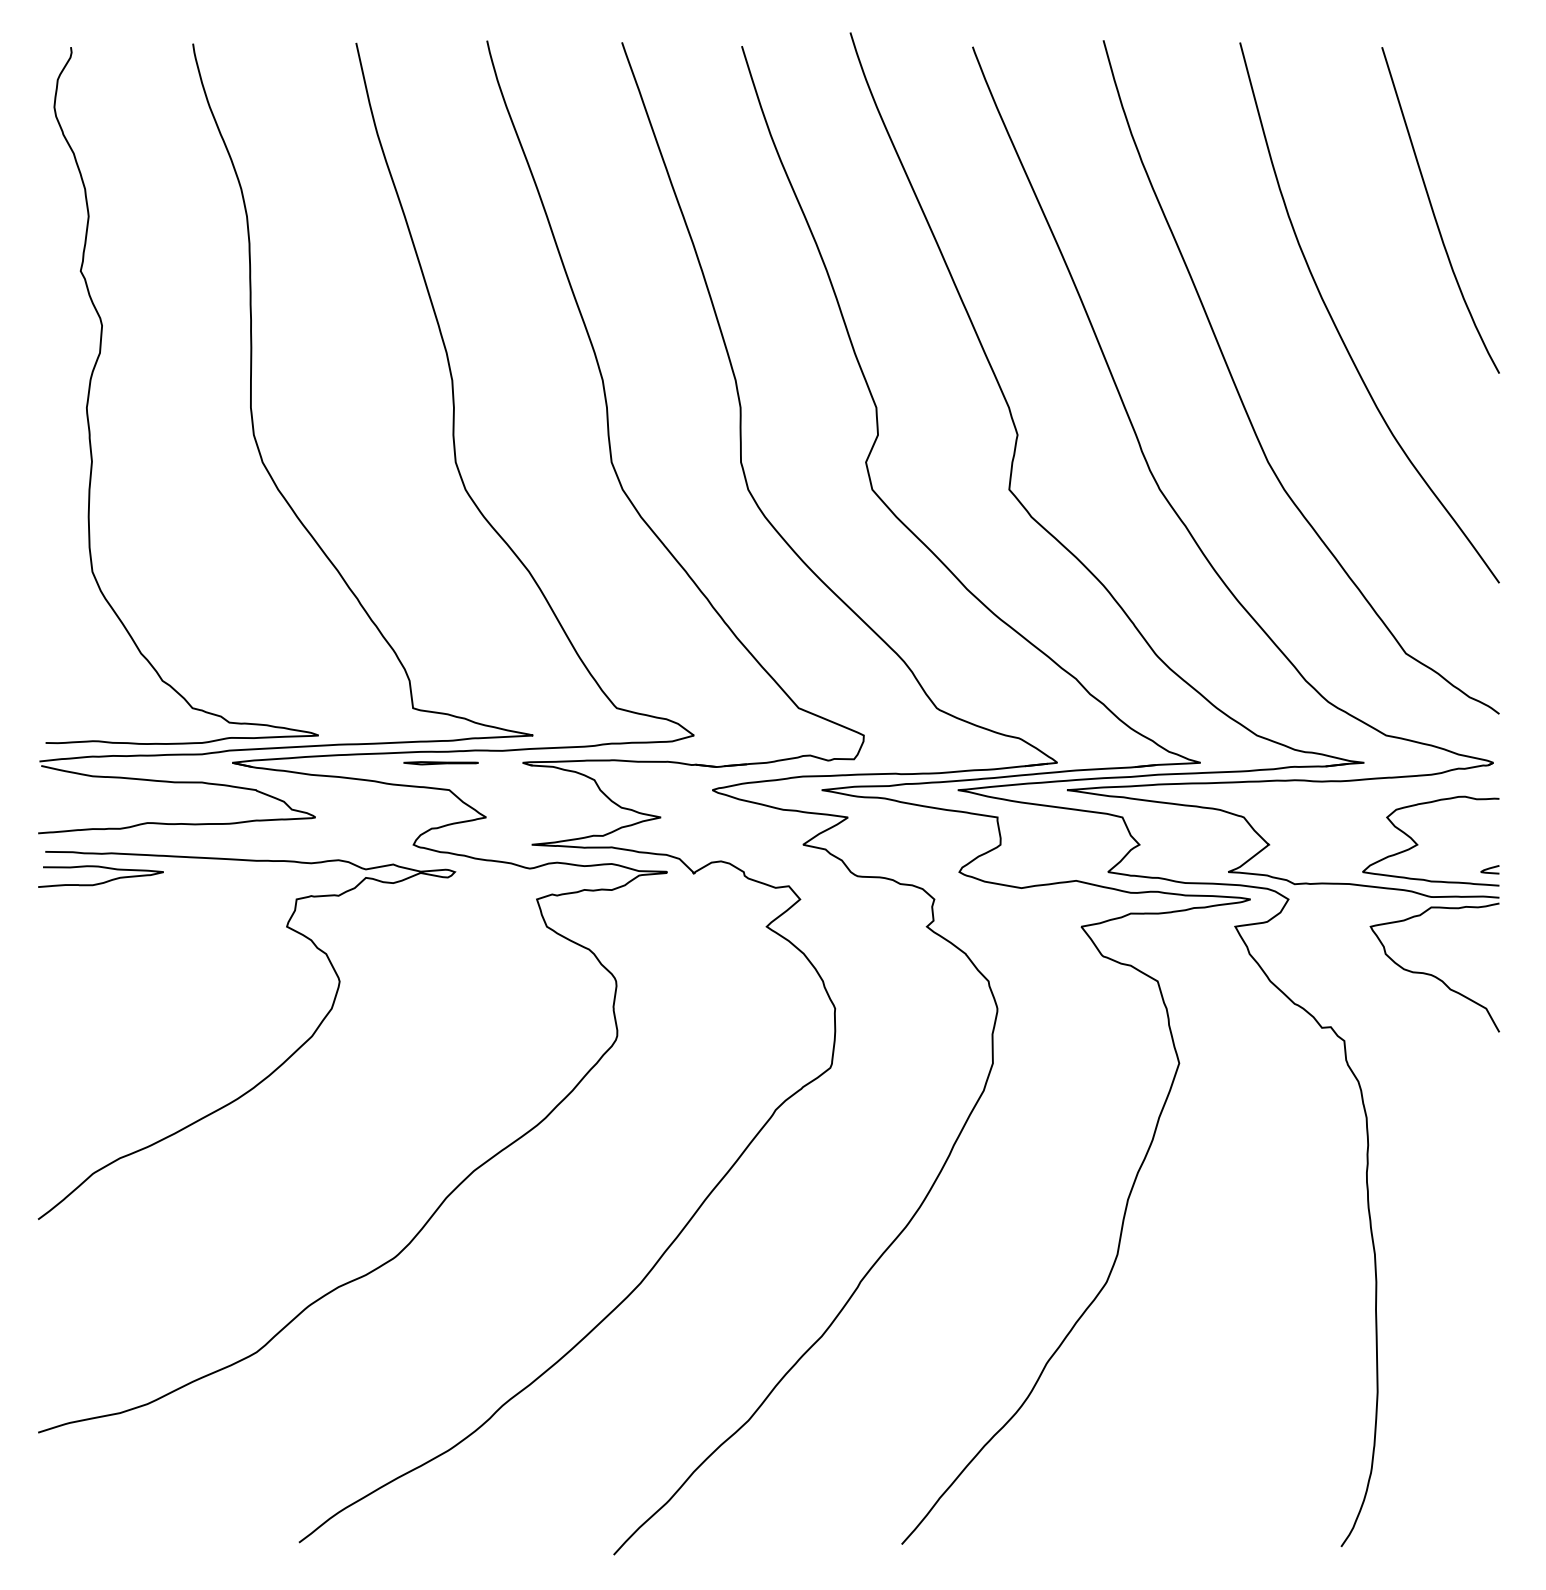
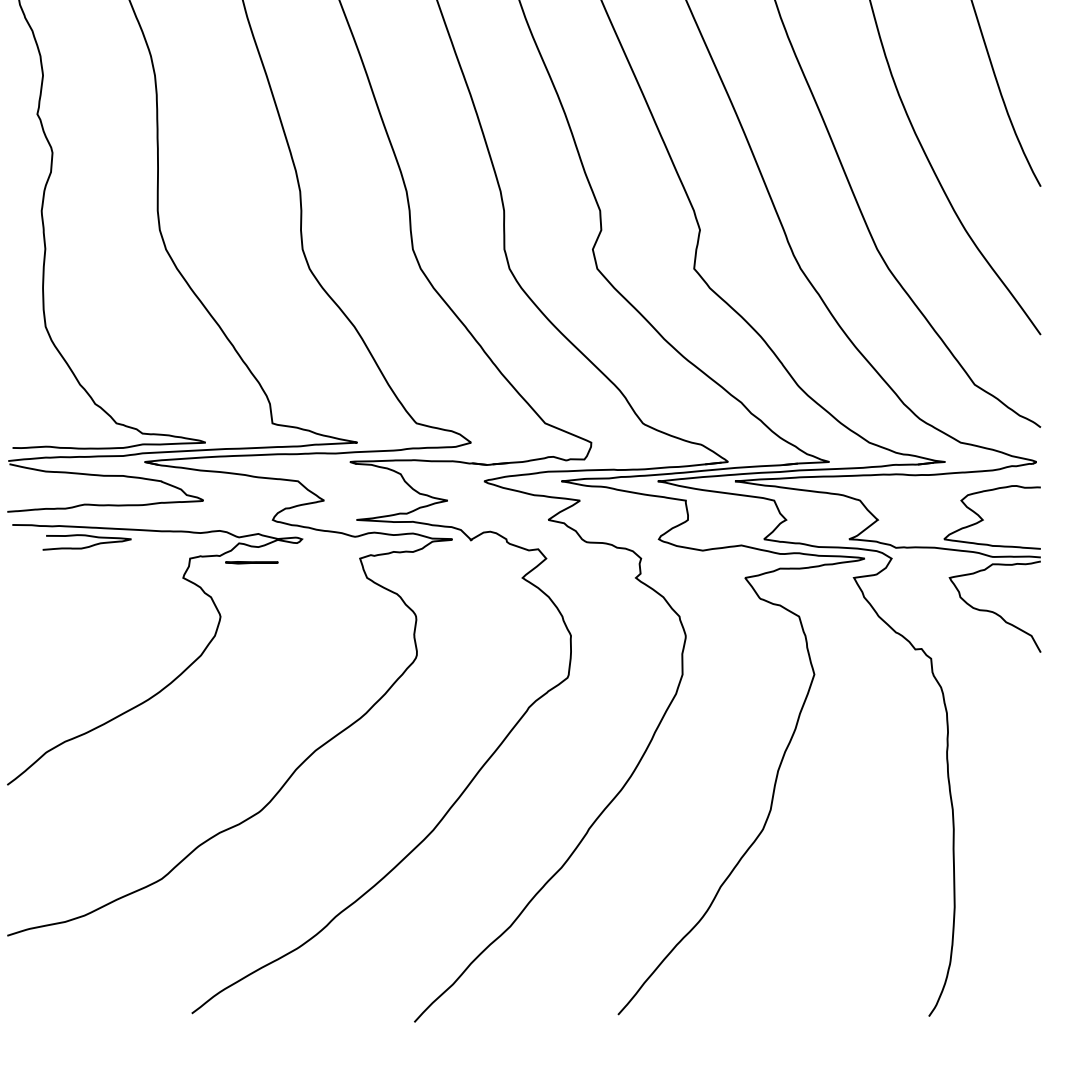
line: (440, 763) -> (251, 562), moved
curve: (1489, 869) -> (1033, 537), removed
curve: (100, 882) -> (86, 546), moved

